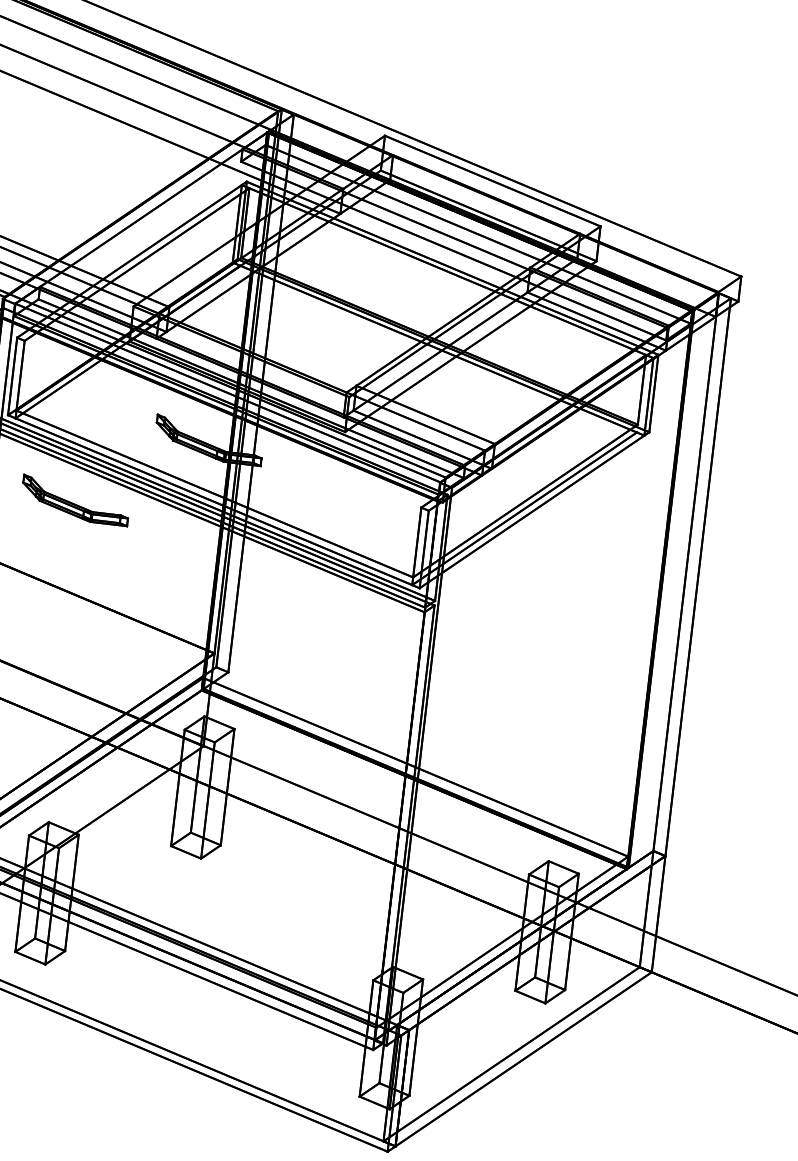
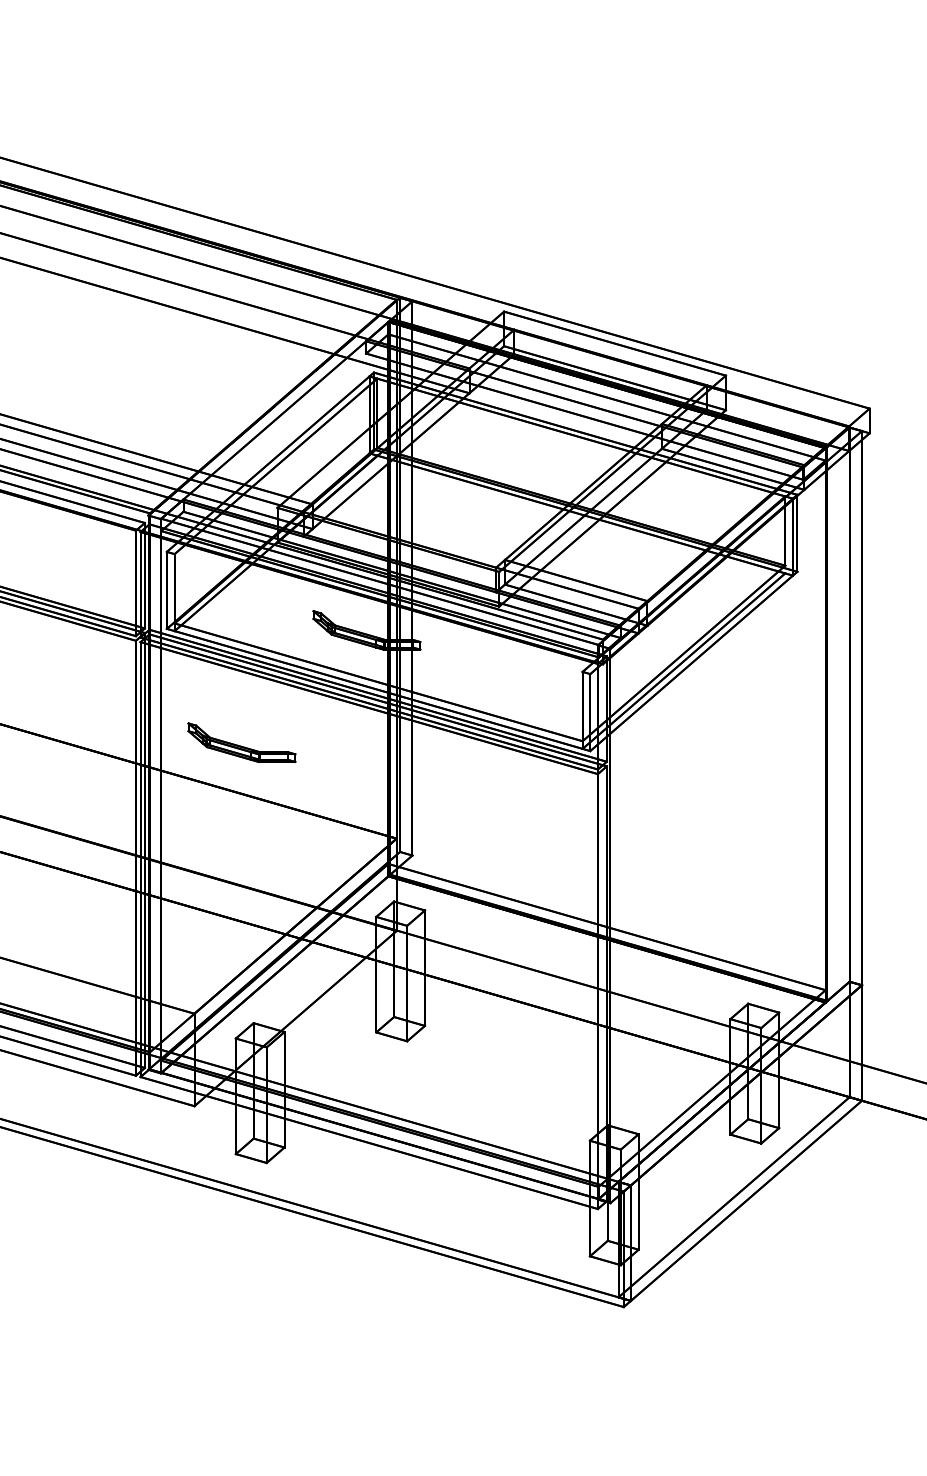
part: (75, 500) -> (241, 742), moved

